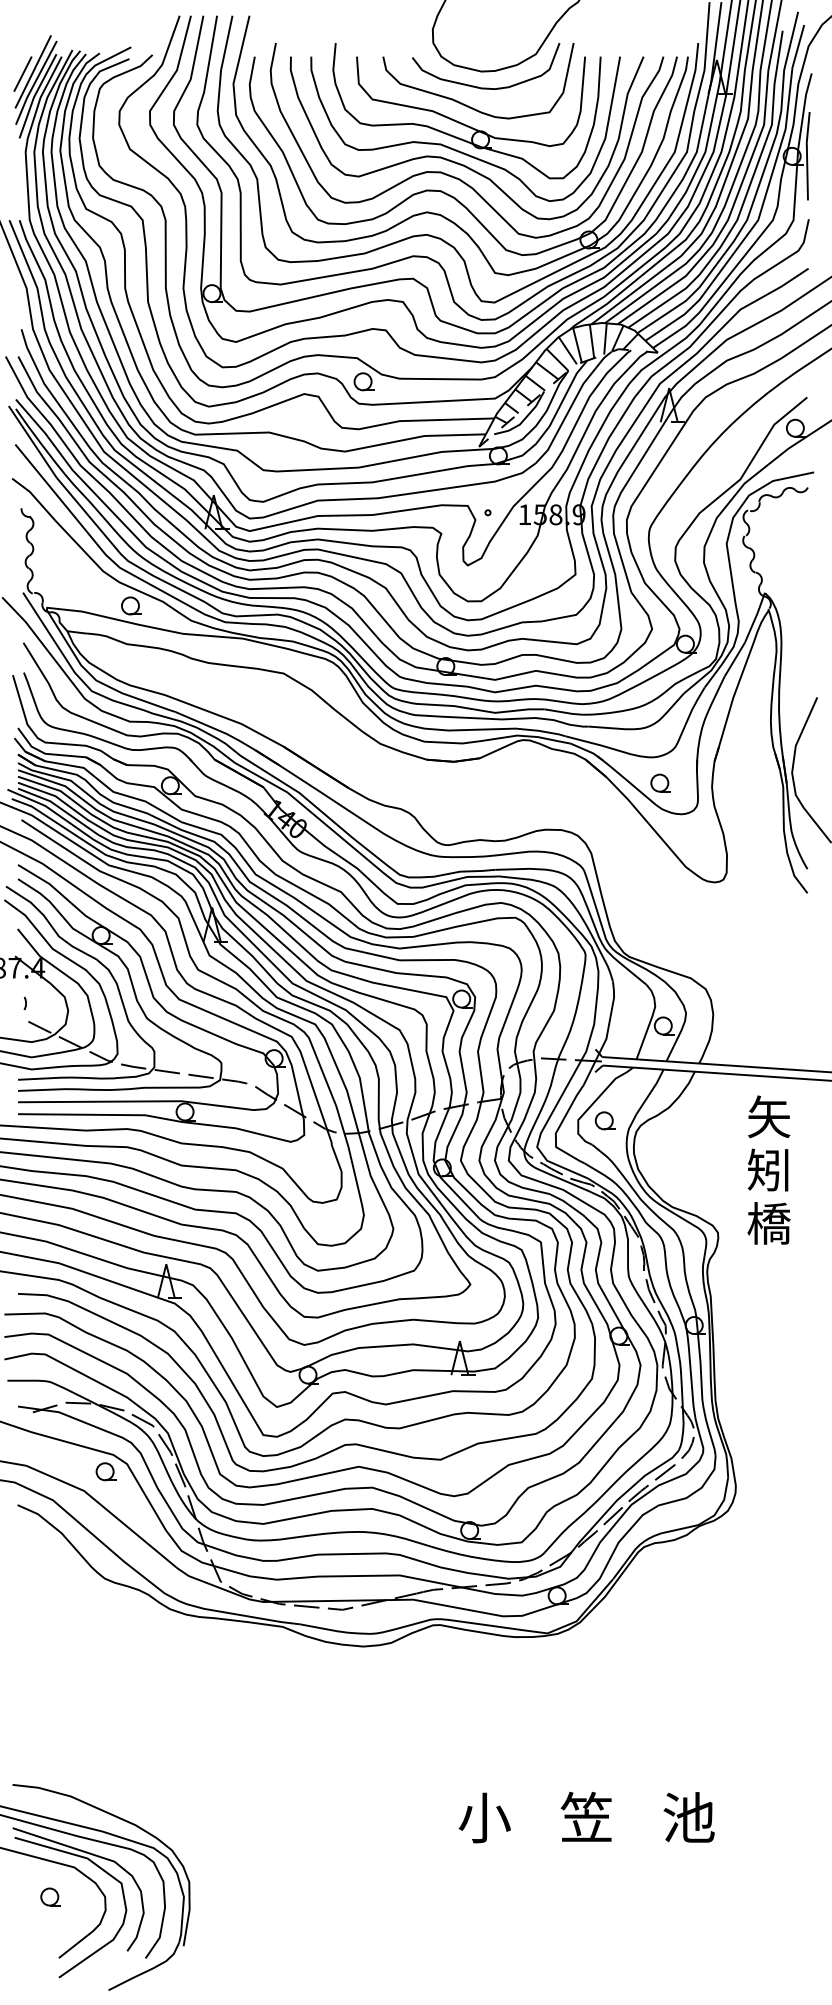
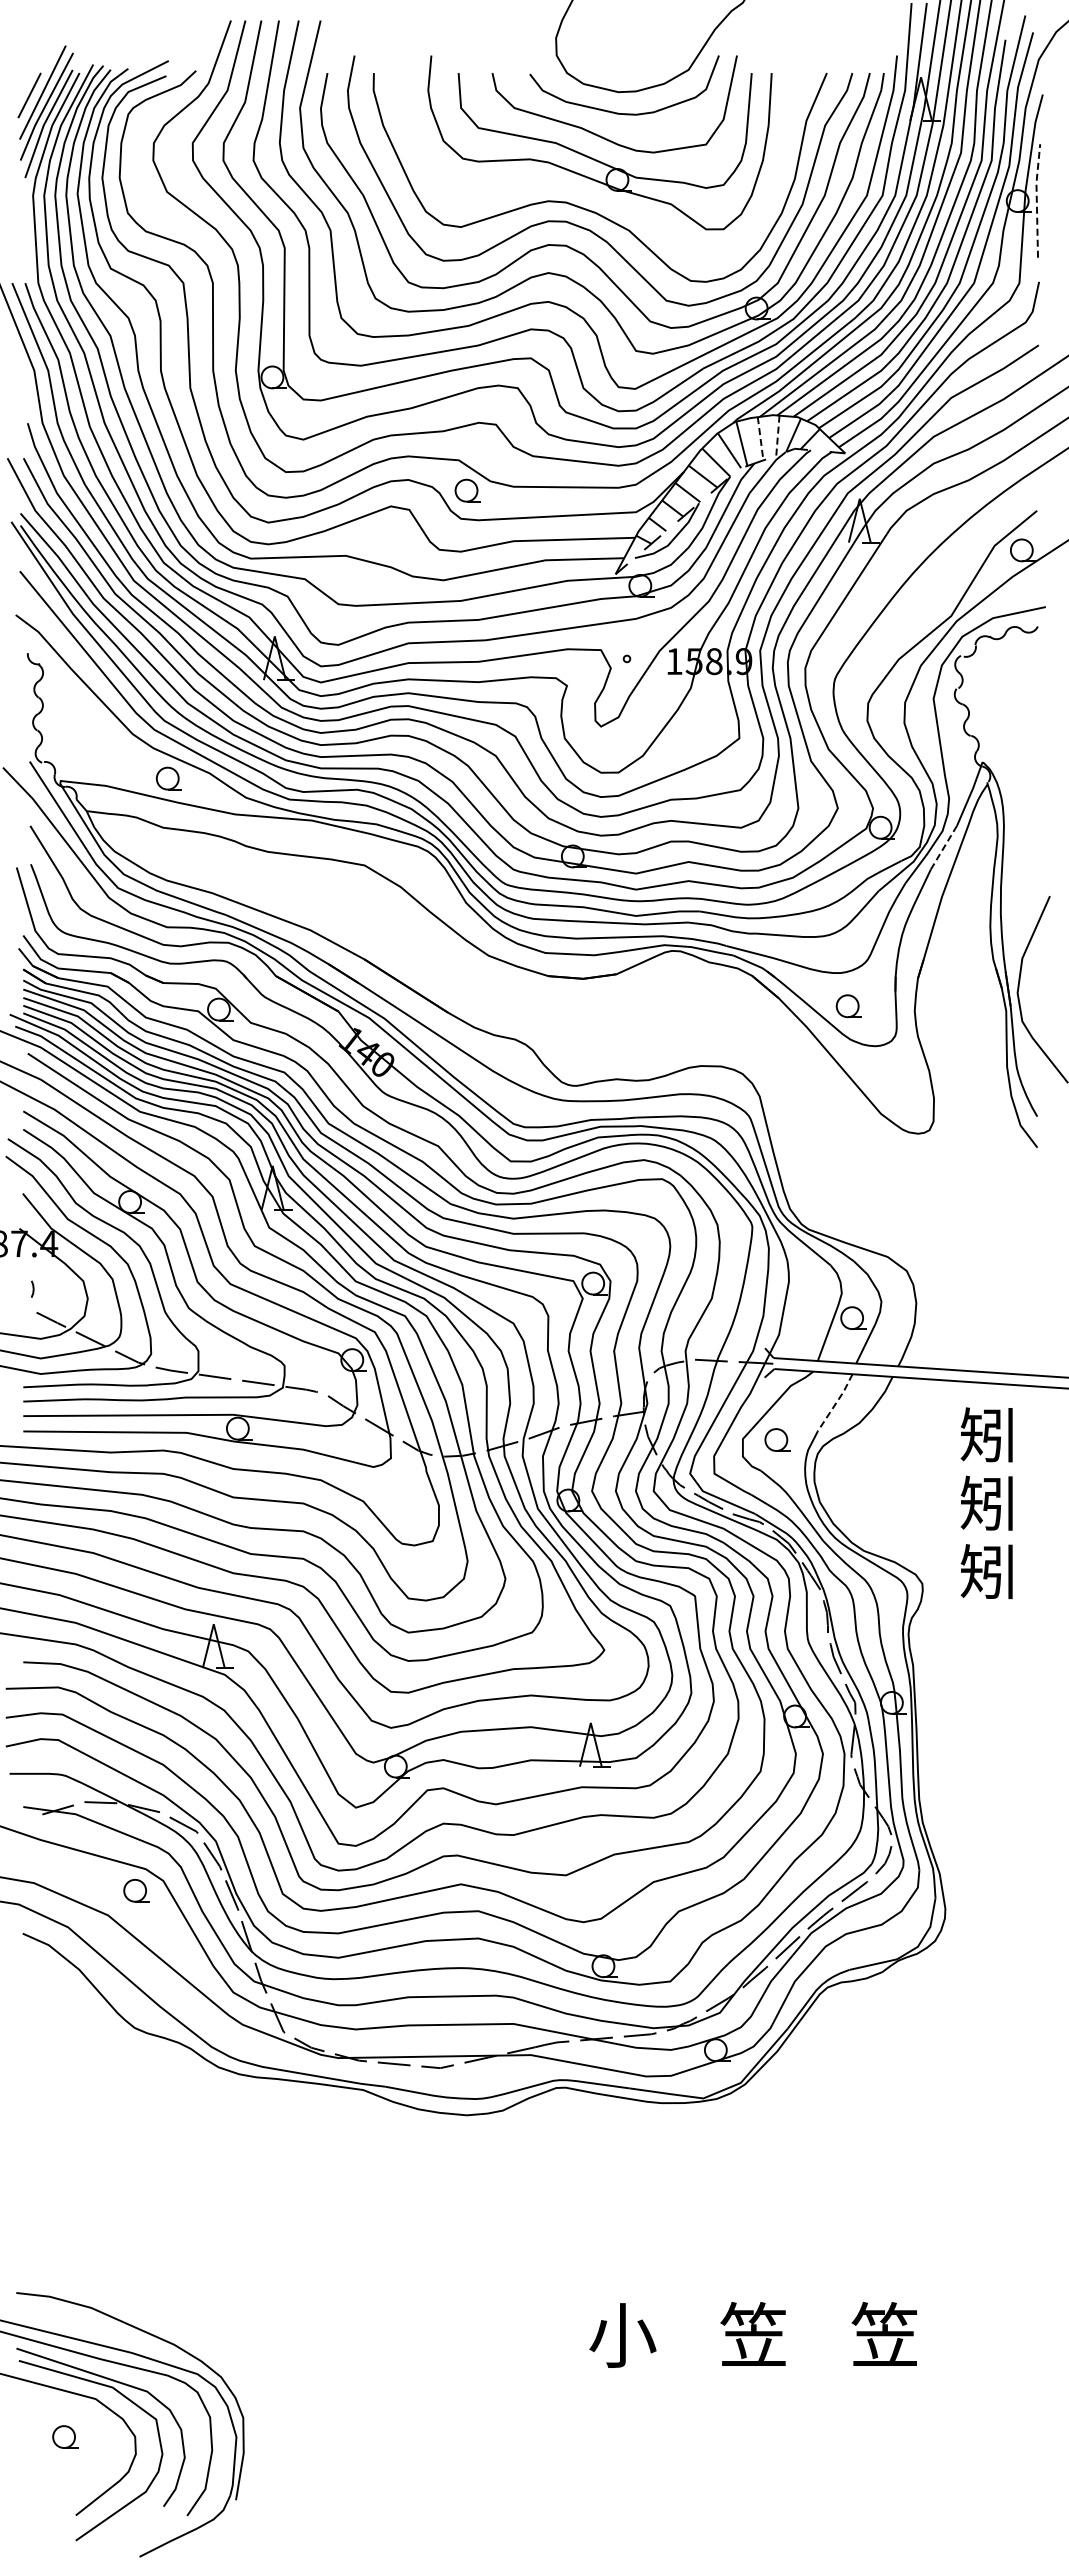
curve: (456, 149) -> (586, 192), removed
line: (806, 155) -> (1036, 200), solid -> dashed
line: (605, 339) -> (777, 436), solid -> dashed
line: (591, 341) -> (760, 438), solid -> dashed
line: (734, 660) -> (943, 848), solid -> dashed
line: (651, 1092) -> (836, 1403), solid -> dashed
text: (768, 1116) -> (987, 1434), 矢 -> 矧
text: (768, 1223) -> (987, 1571), 橋 -> 矧
text: (688, 1817) -> (884, 2334), 池 -> 笠

